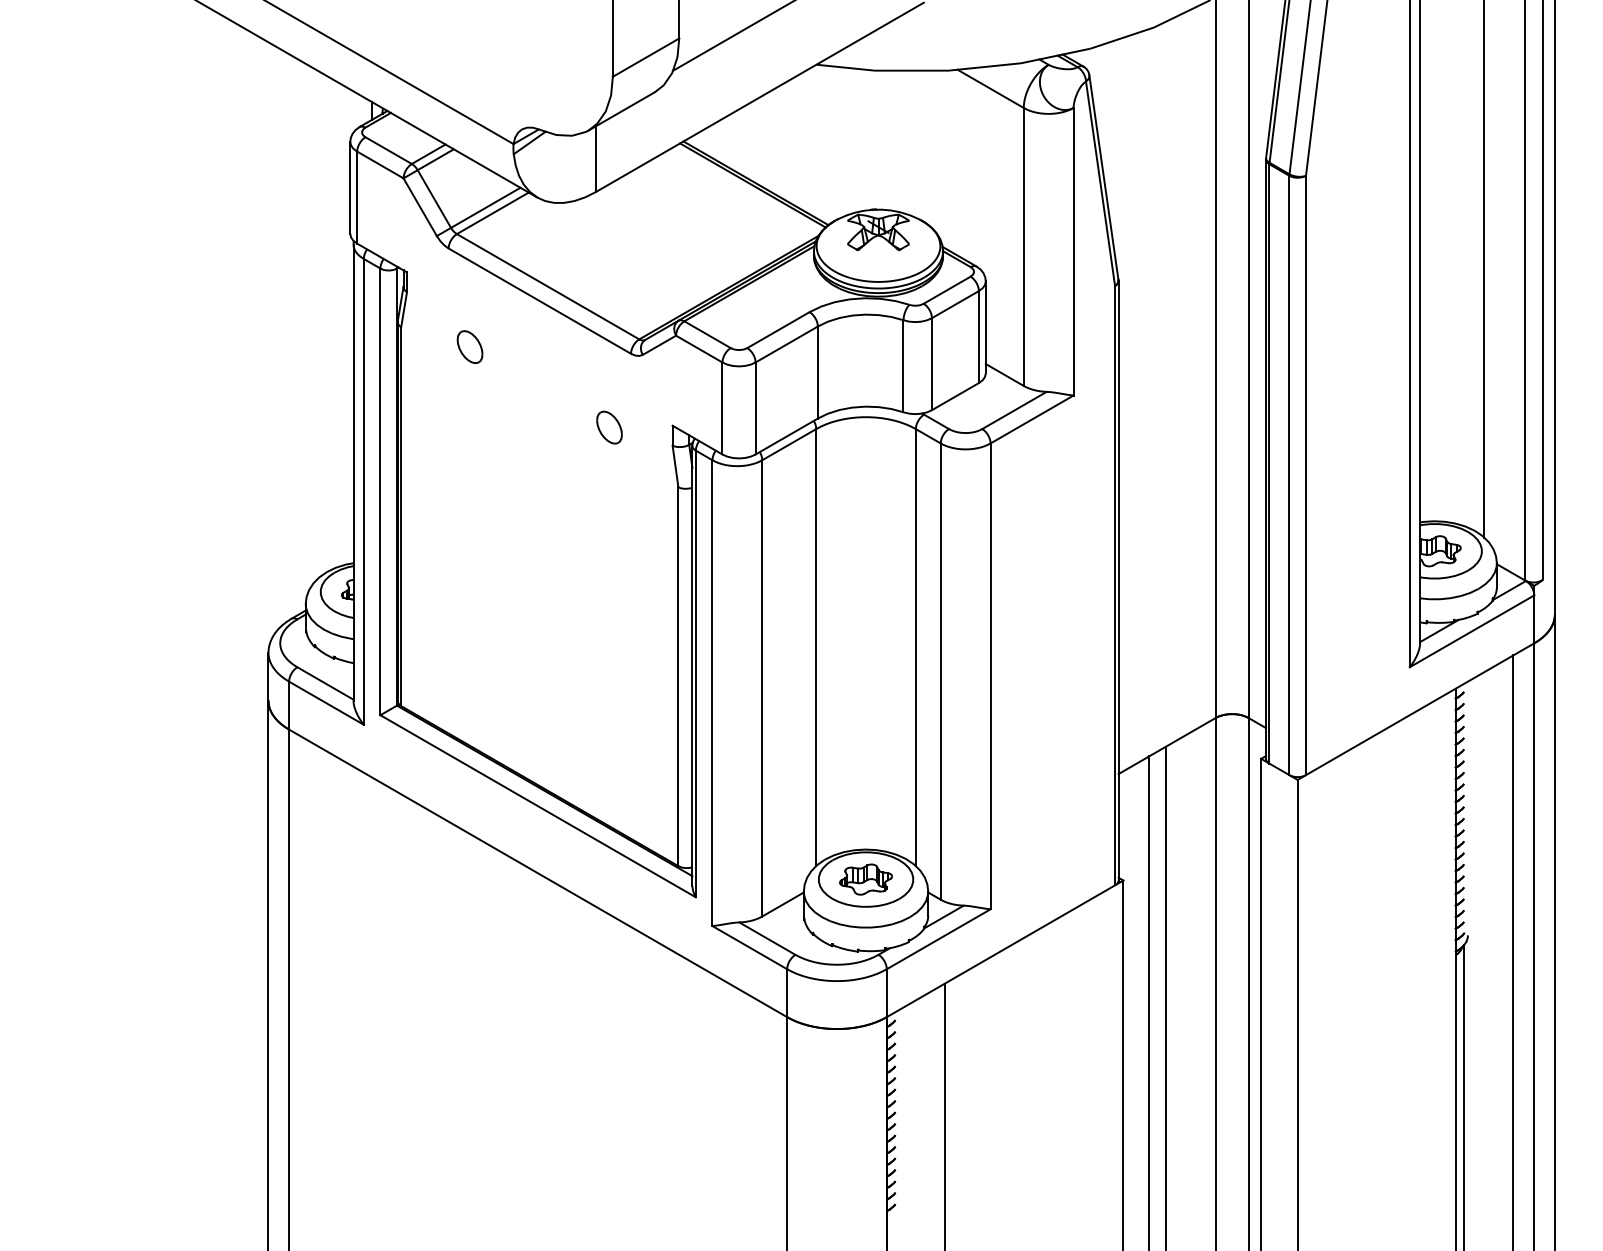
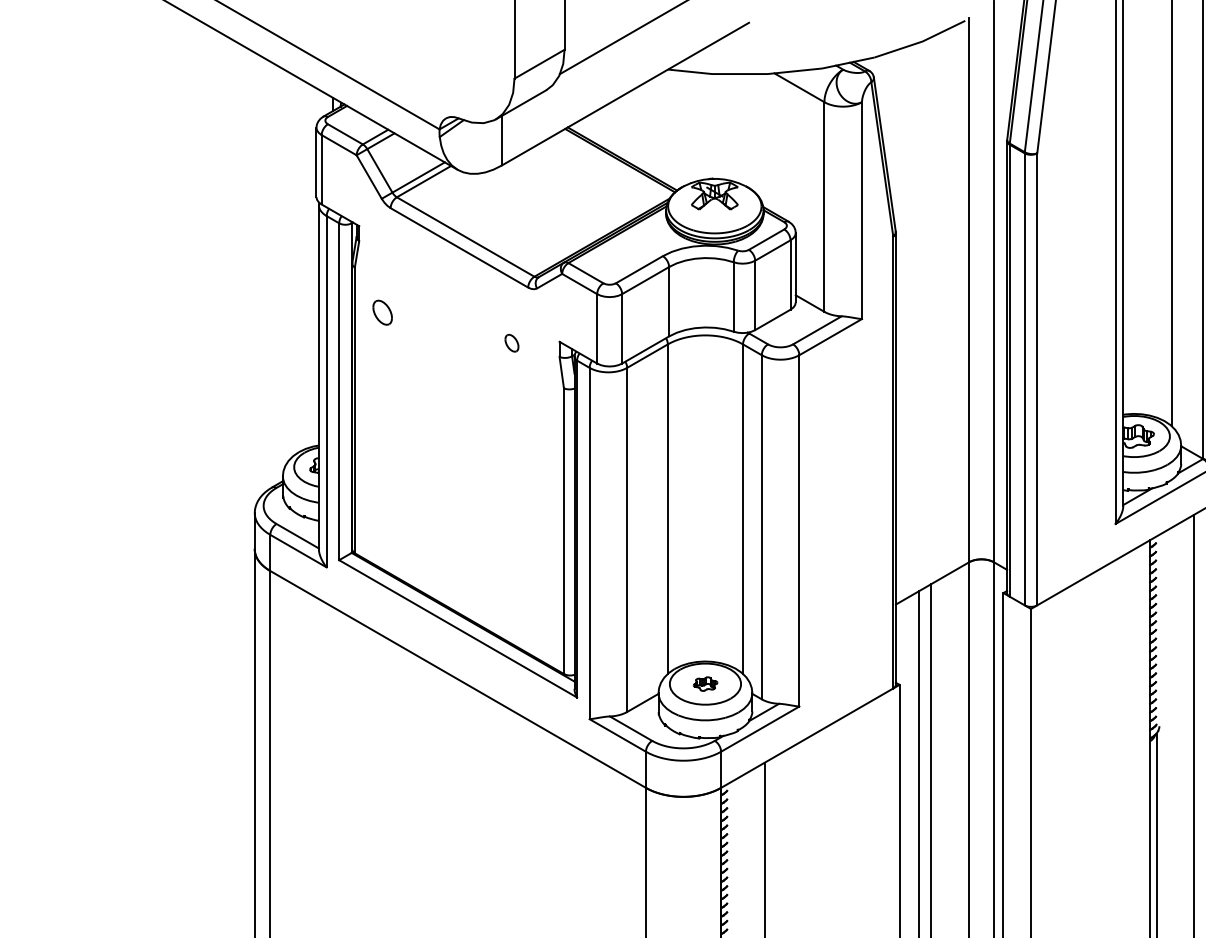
part: (469, 347) -> (382, 313), moved
part: (609, 427) -> (511, 343), size x0.7
part: (866, 879) -> (705, 684), size x0.6

